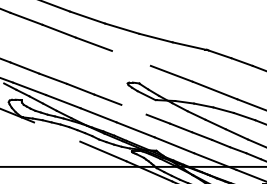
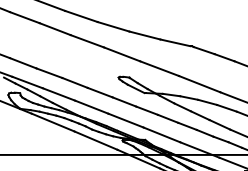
line: (131, 58) -> (122, 54), added
line: (134, 109) -> (124, 101), added
line: (56, 131) -> (52, 122), added

